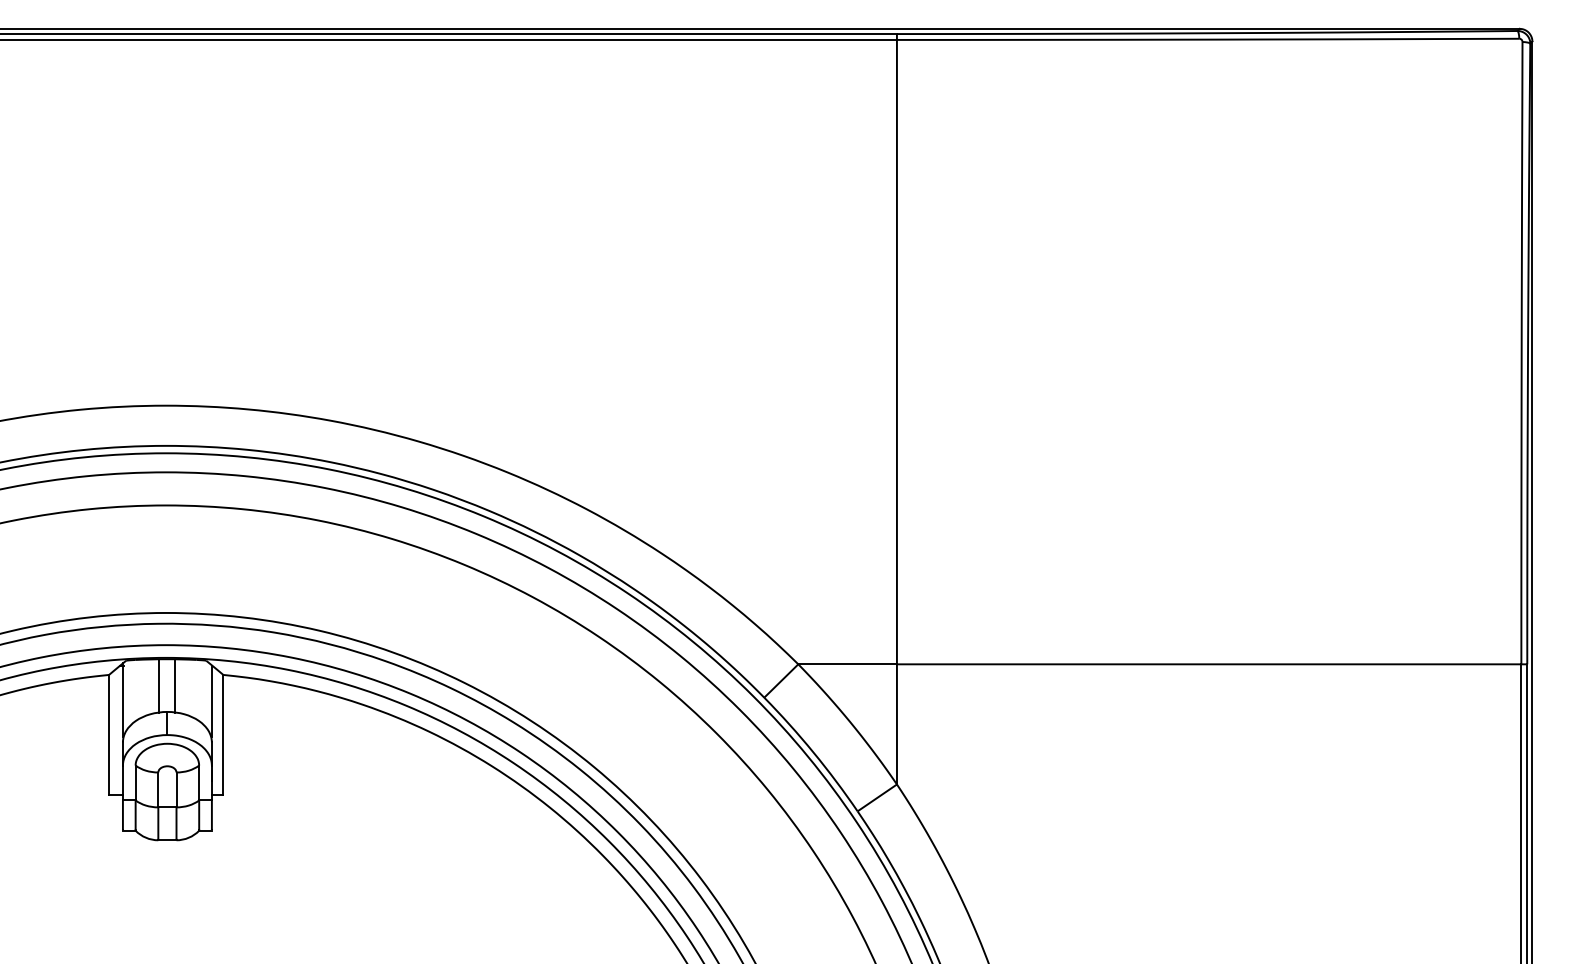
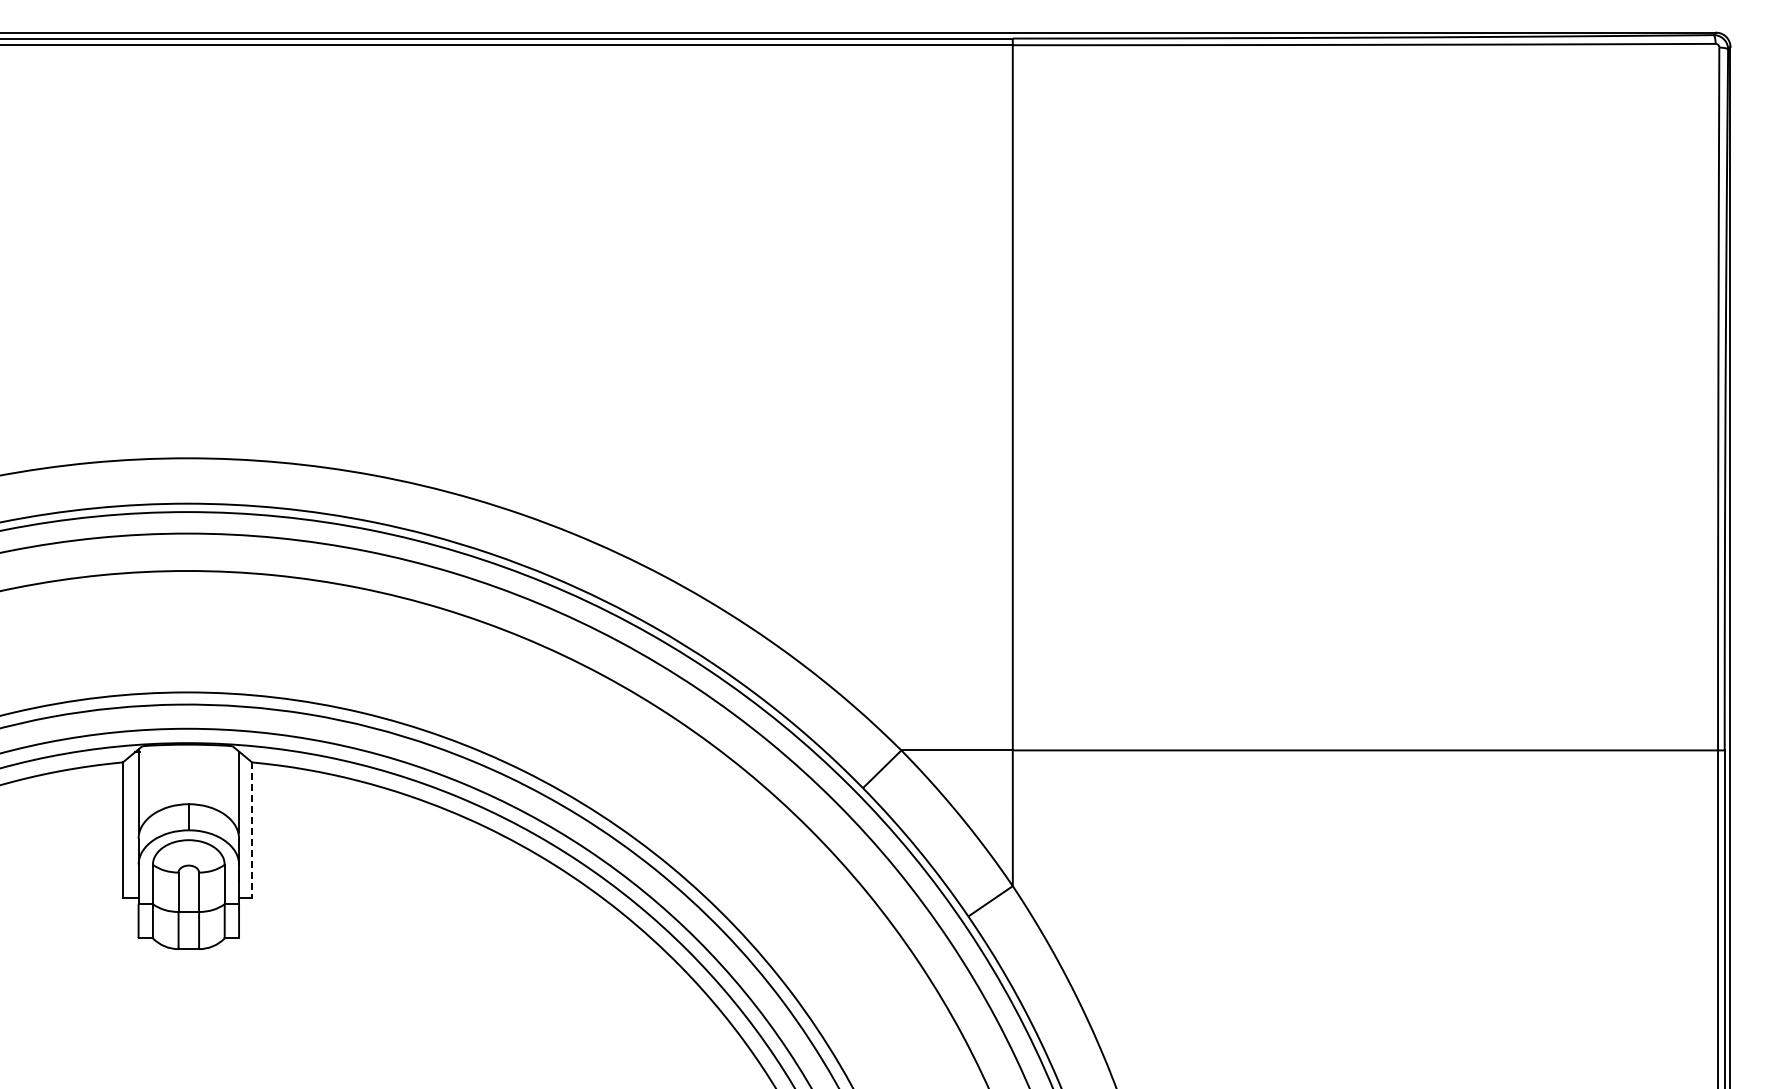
line: (159, 686) -> (179, 775), removed
line: (175, 686) -> (197, 775), removed
line: (223, 734) -> (252, 829), solid -> dashed

